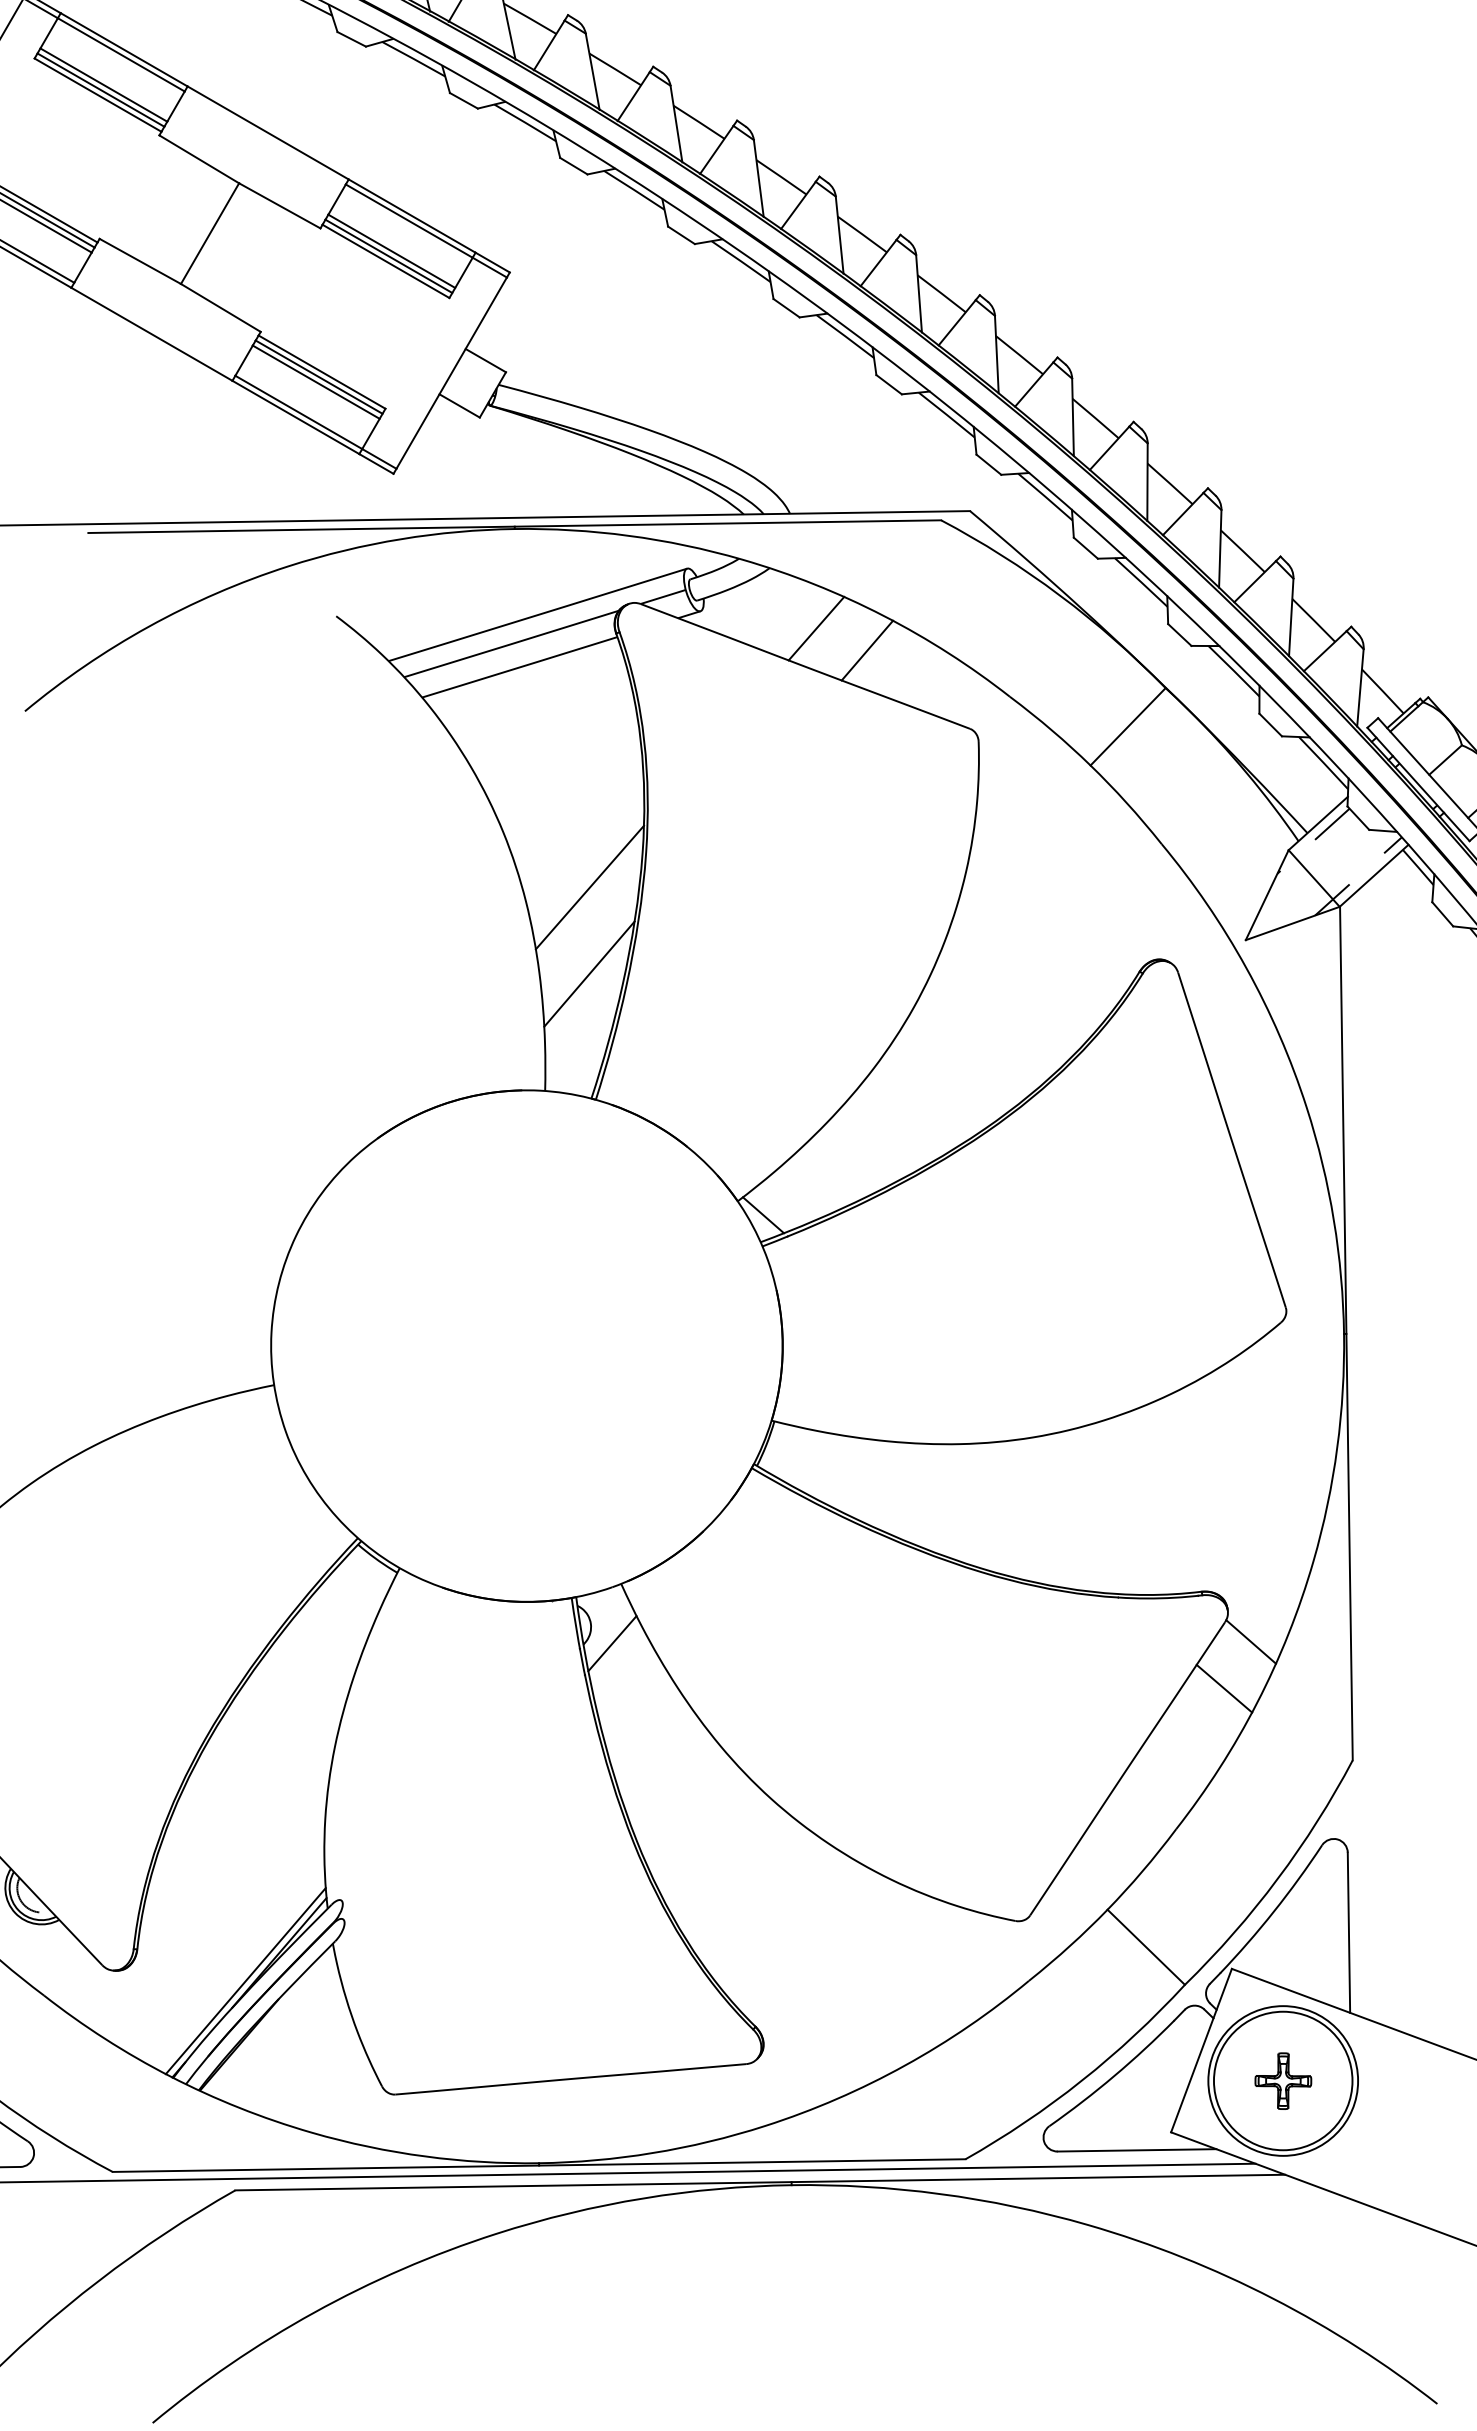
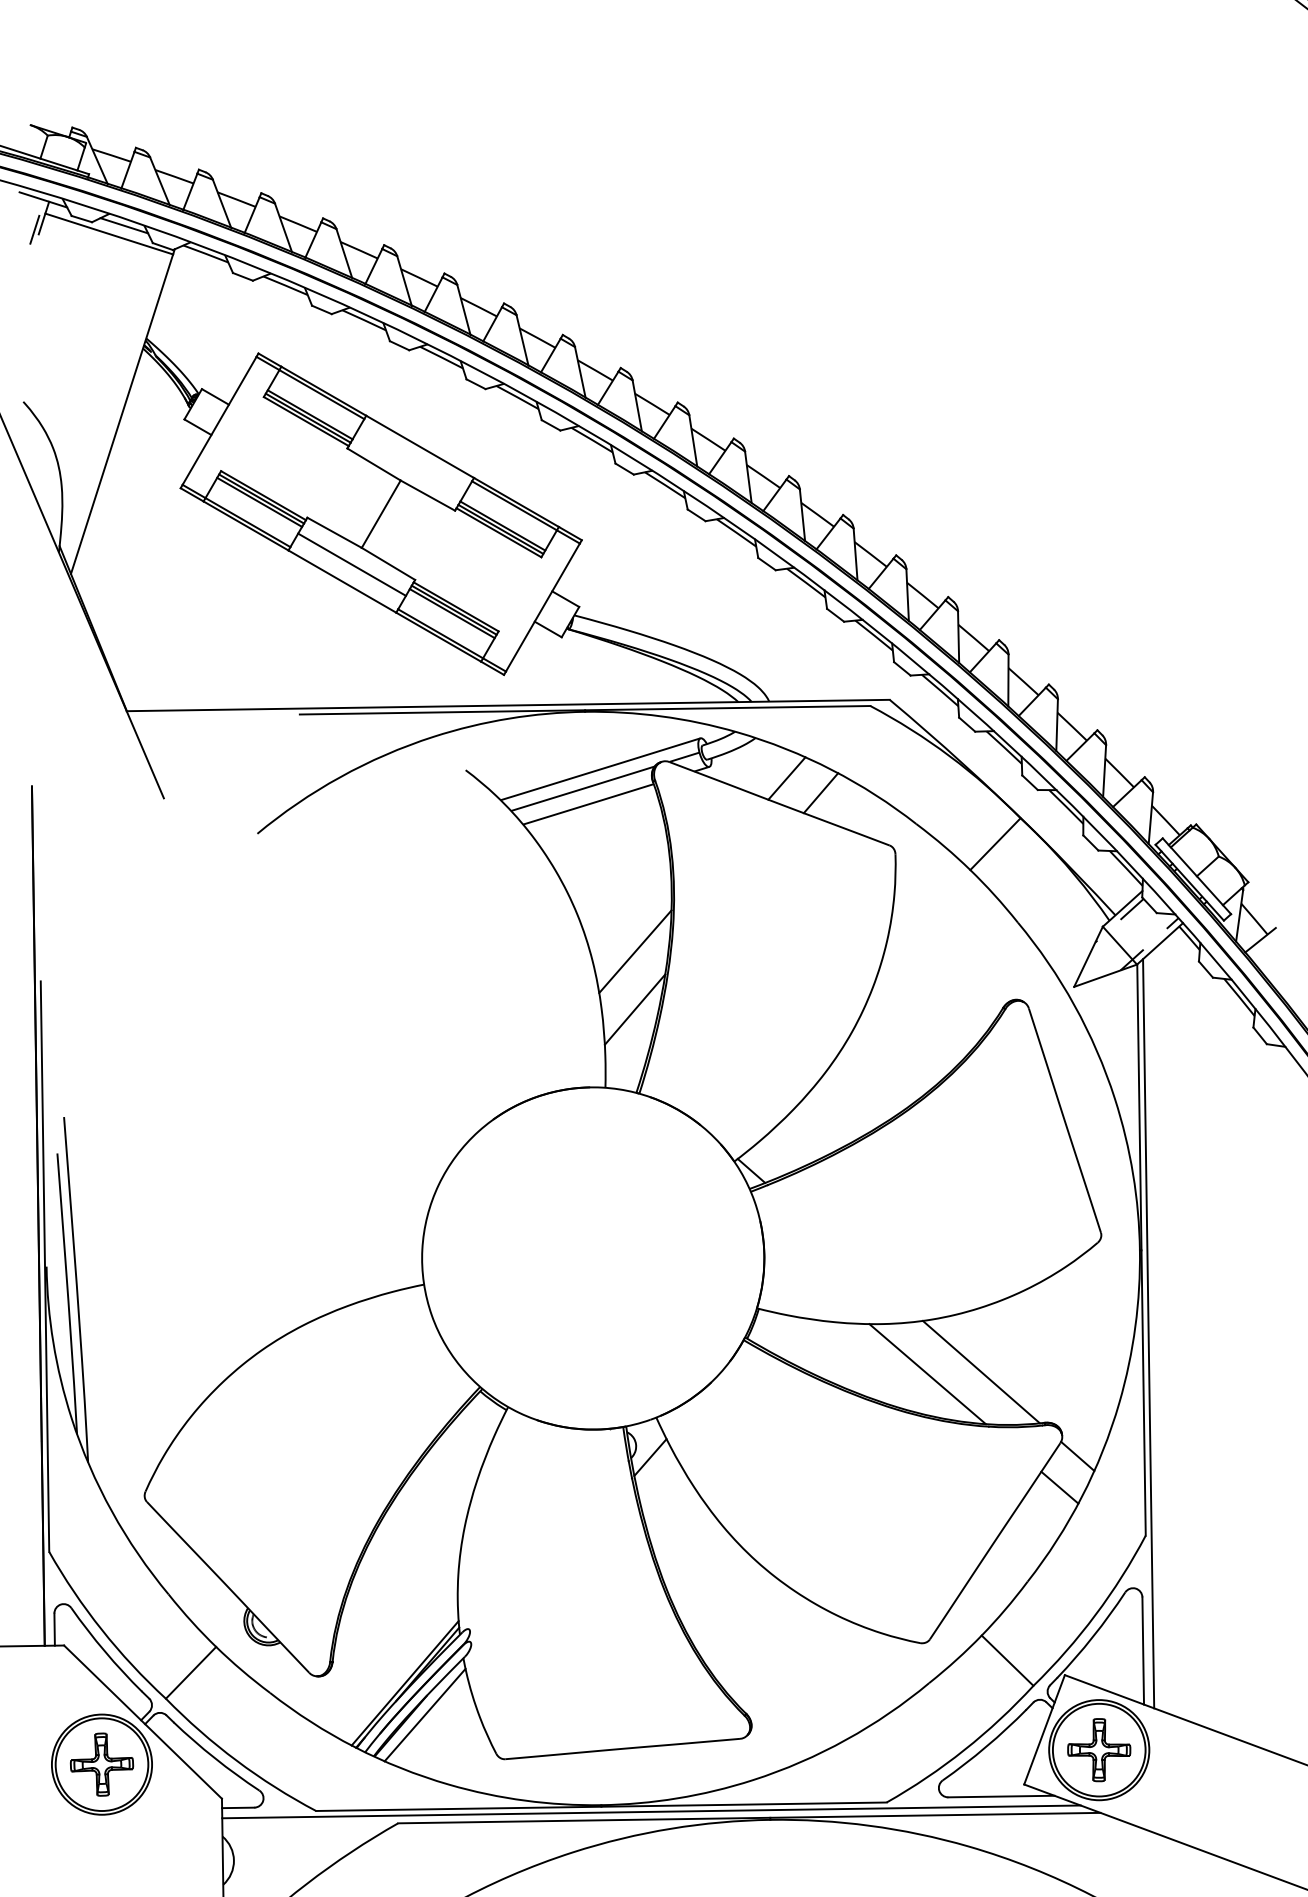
line: (165, 308) -> (351, 564), added
line: (1356, 1458) -> (1148, 1333), added
line: (1105, 1515) -> (980, 1371), added
line: (1026, 1519) -> (927, 1374), added
line: (274, 2027) -> (424, 1714), added
part: (1283, 2081) -> (1099, 1750), size x1.67

